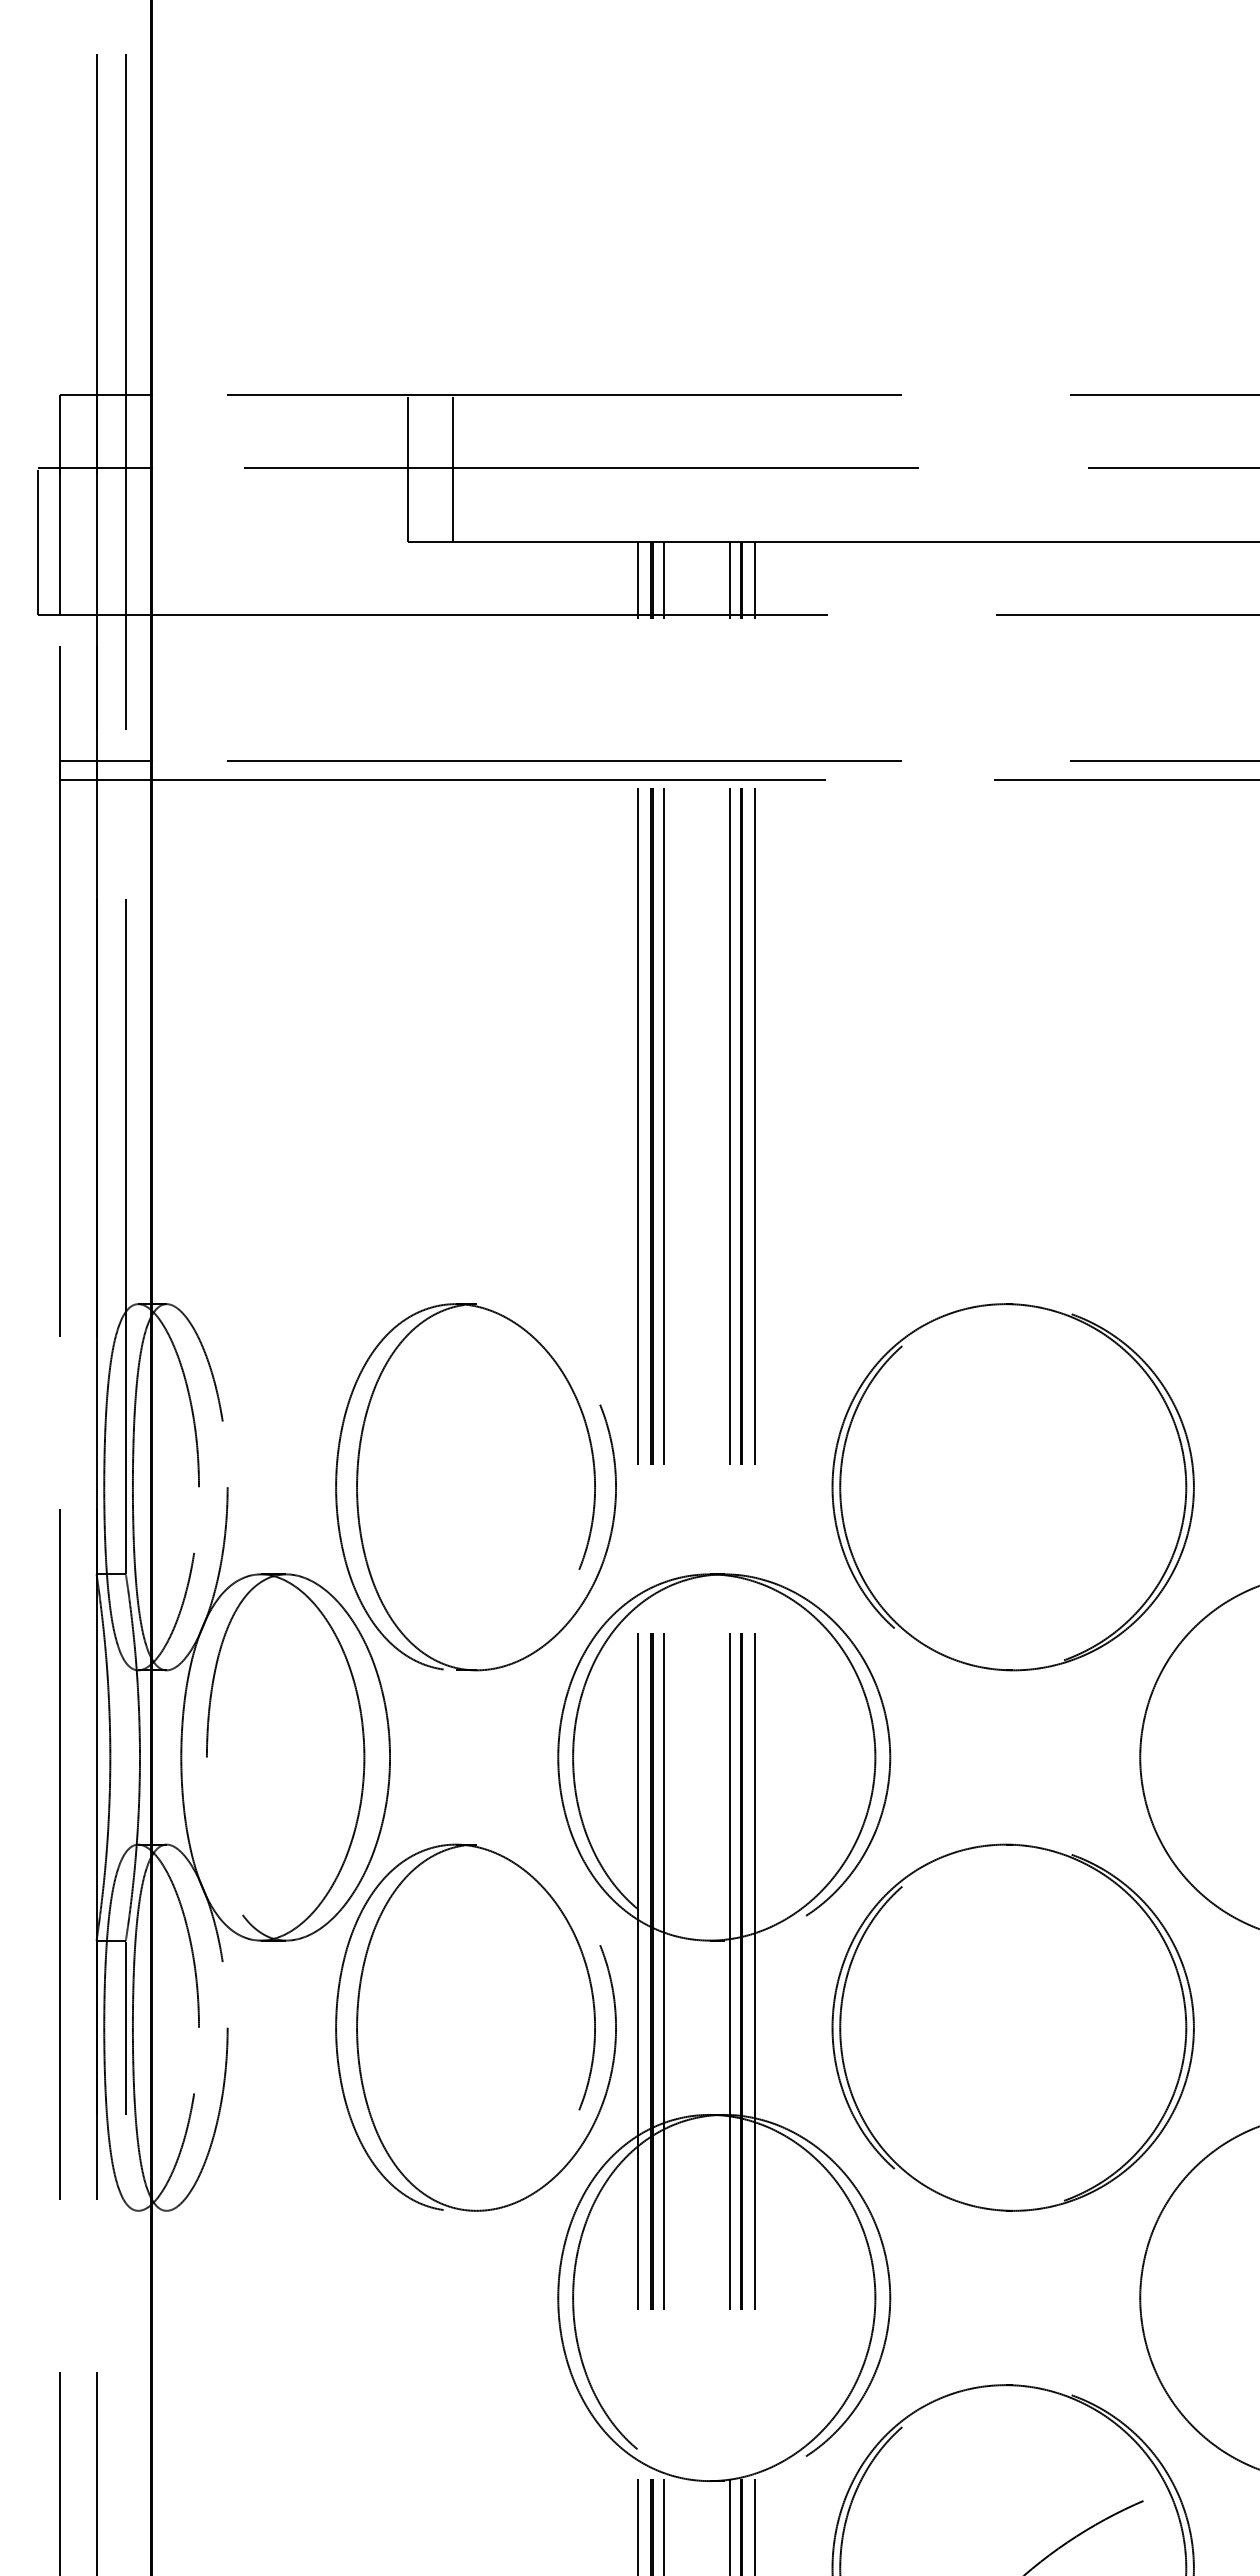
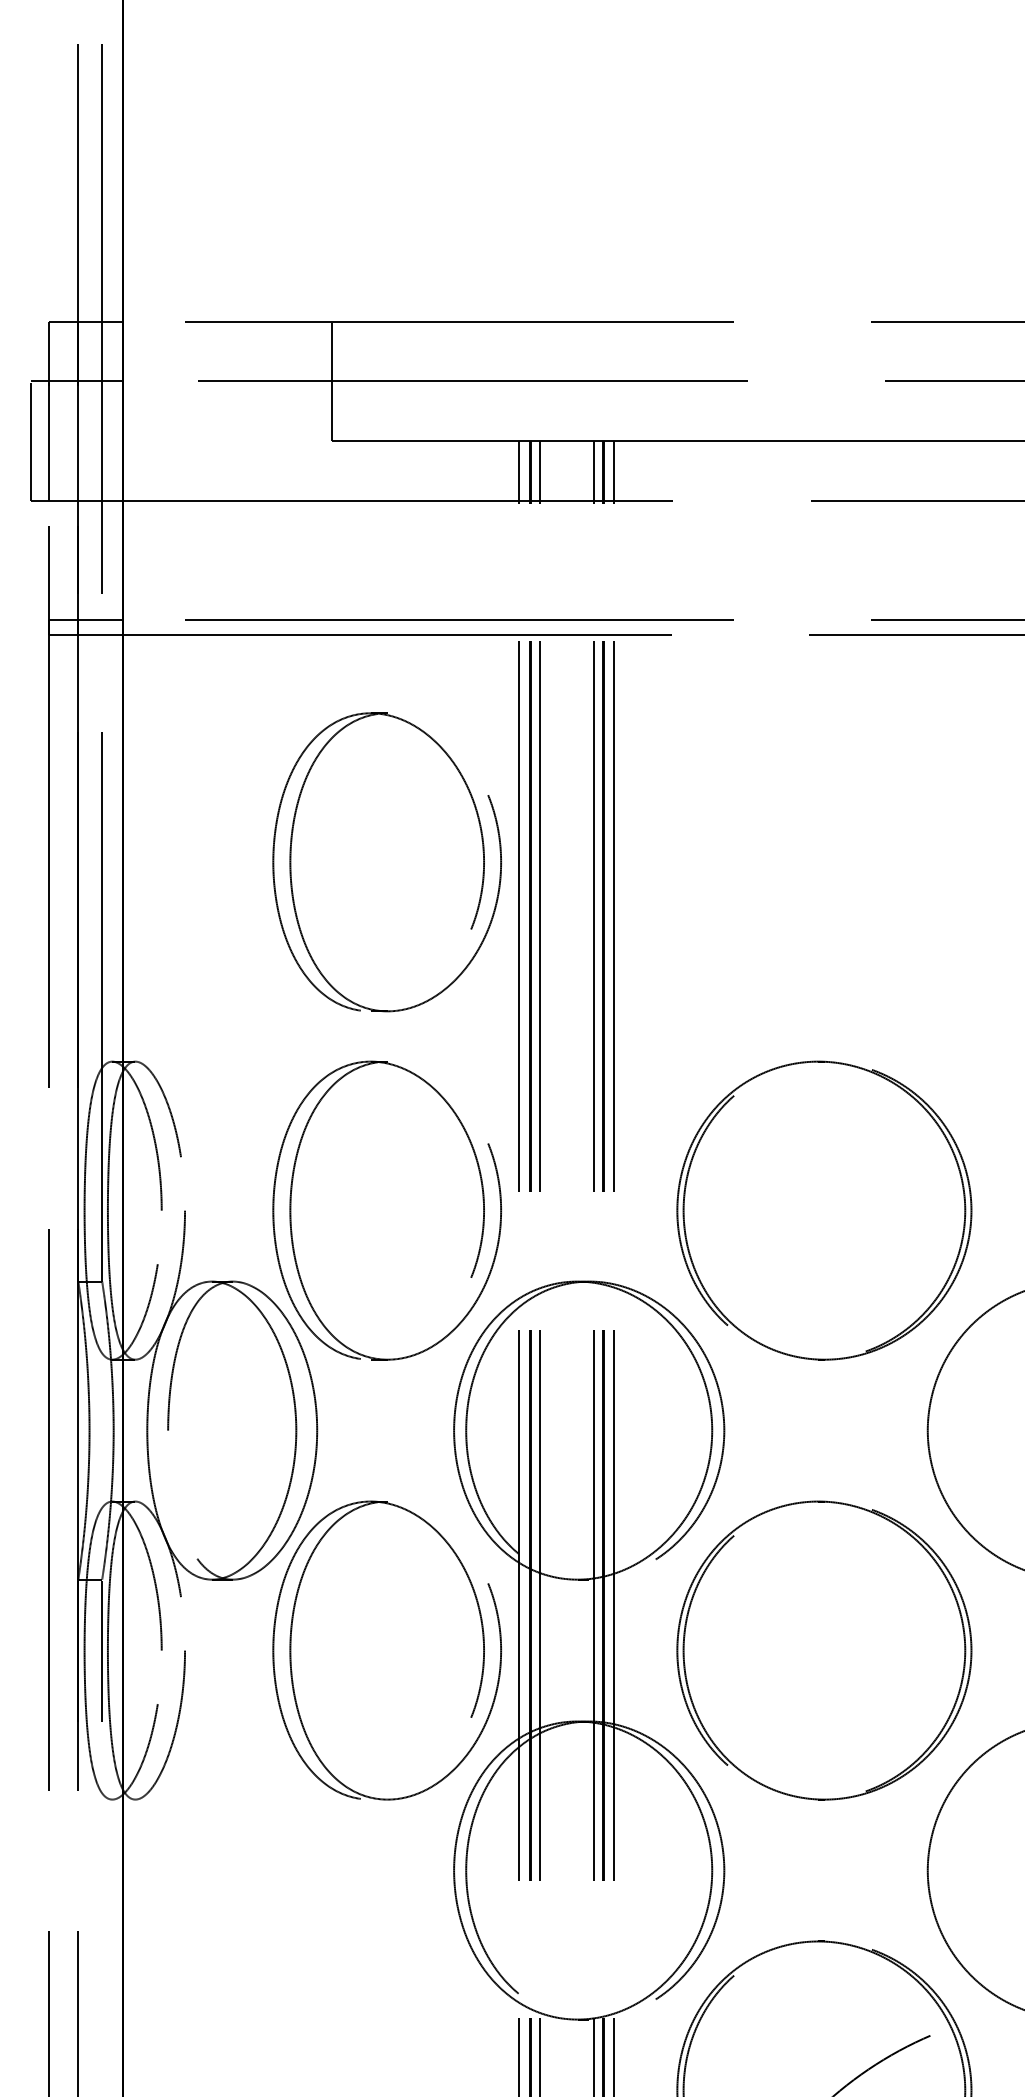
line: (453, 468) -> (368, 381), removed
part: (358, 1052) -> (291, 856), added

